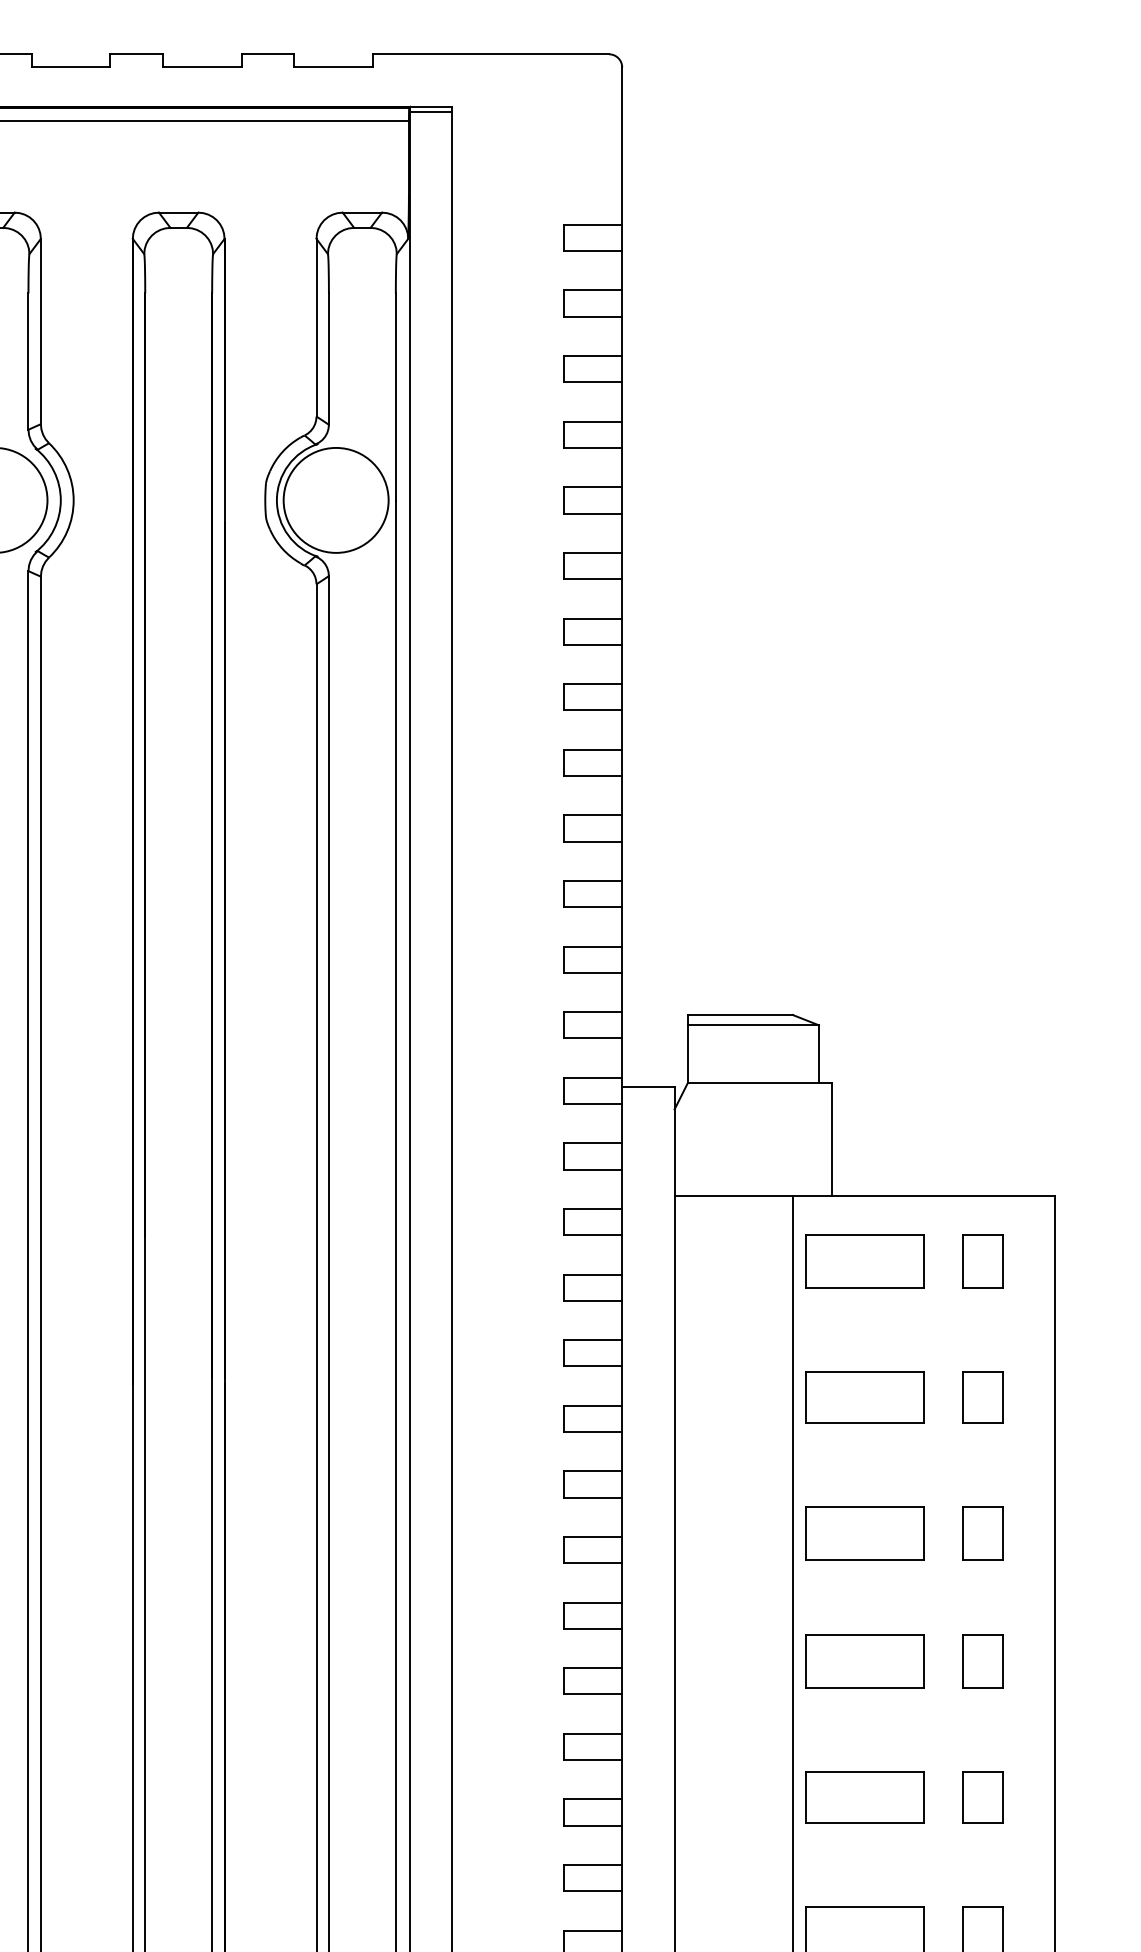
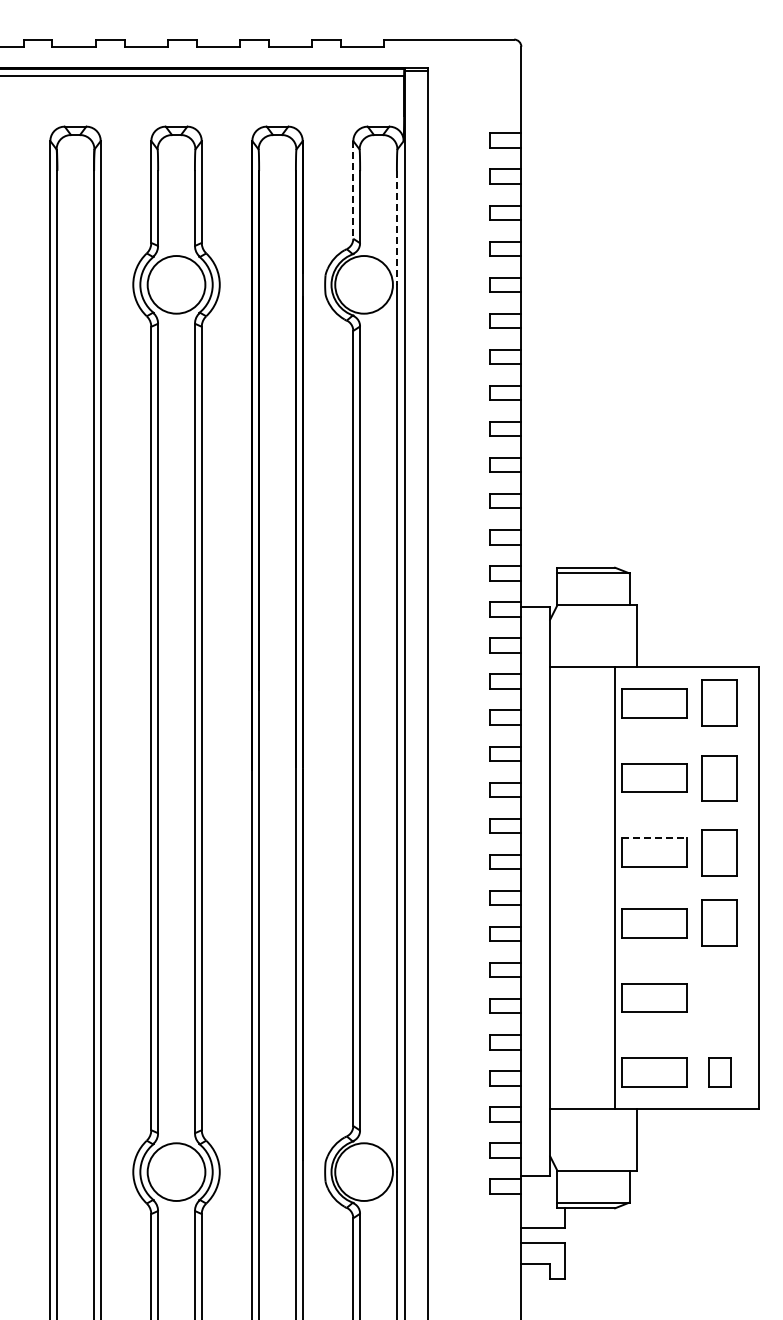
line: (316, 326) -> (353, 189), solid -> dashed
line: (395, 396) -> (396, 227), solid -> dashed
part: (982, 1261) -> (719, 703), size x1.6
part: (982, 1396) -> (719, 777), size x1.6
line: (866, 1507) -> (655, 838), solid -> dashed
part: (982, 1532) -> (719, 852), size x1.6
part: (982, 1662) -> (719, 923), size x1.6
part: (982, 1796) -> (719, 997), removed

